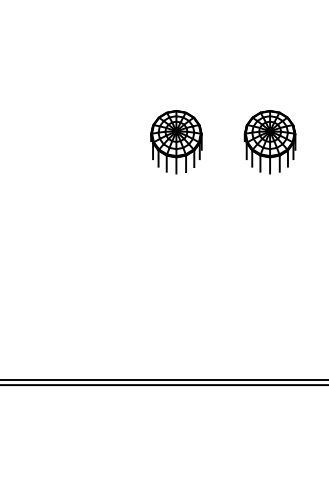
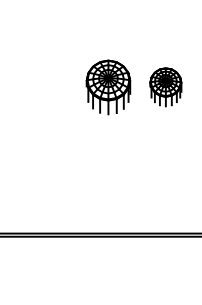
part: (175, 142) -> (107, 87), size x1.4

